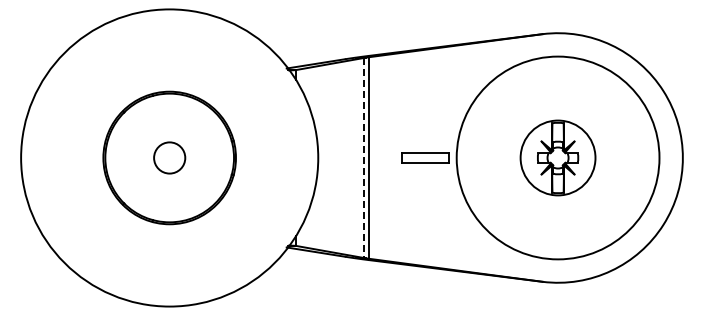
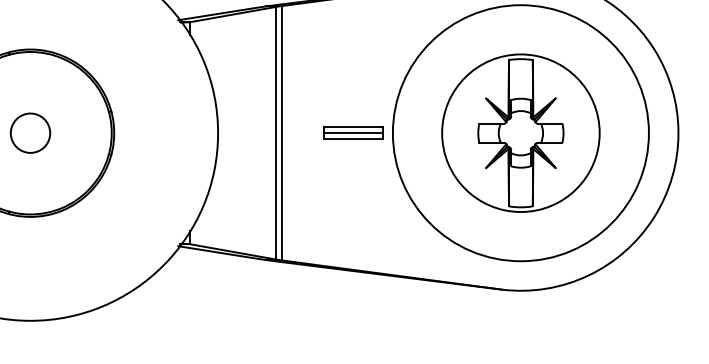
line: (425, 157) -> (353, 132), added
part: (557, 157) -> (520, 132), size x1.67
line: (364, 158) -> (276, 133), dashed -> solid

